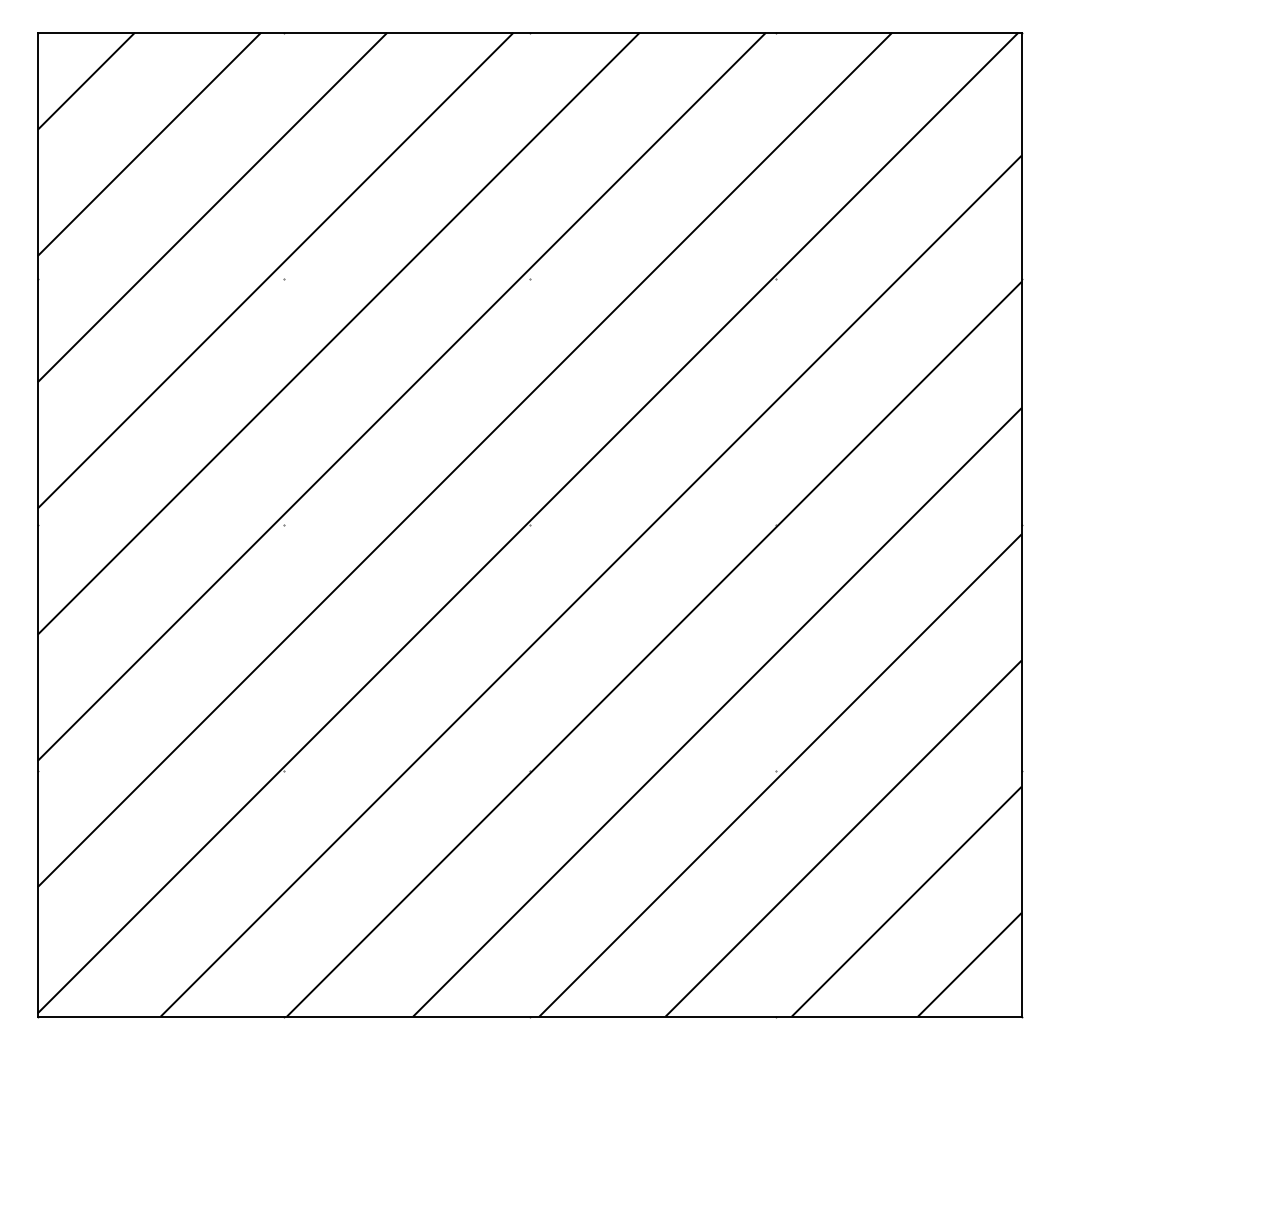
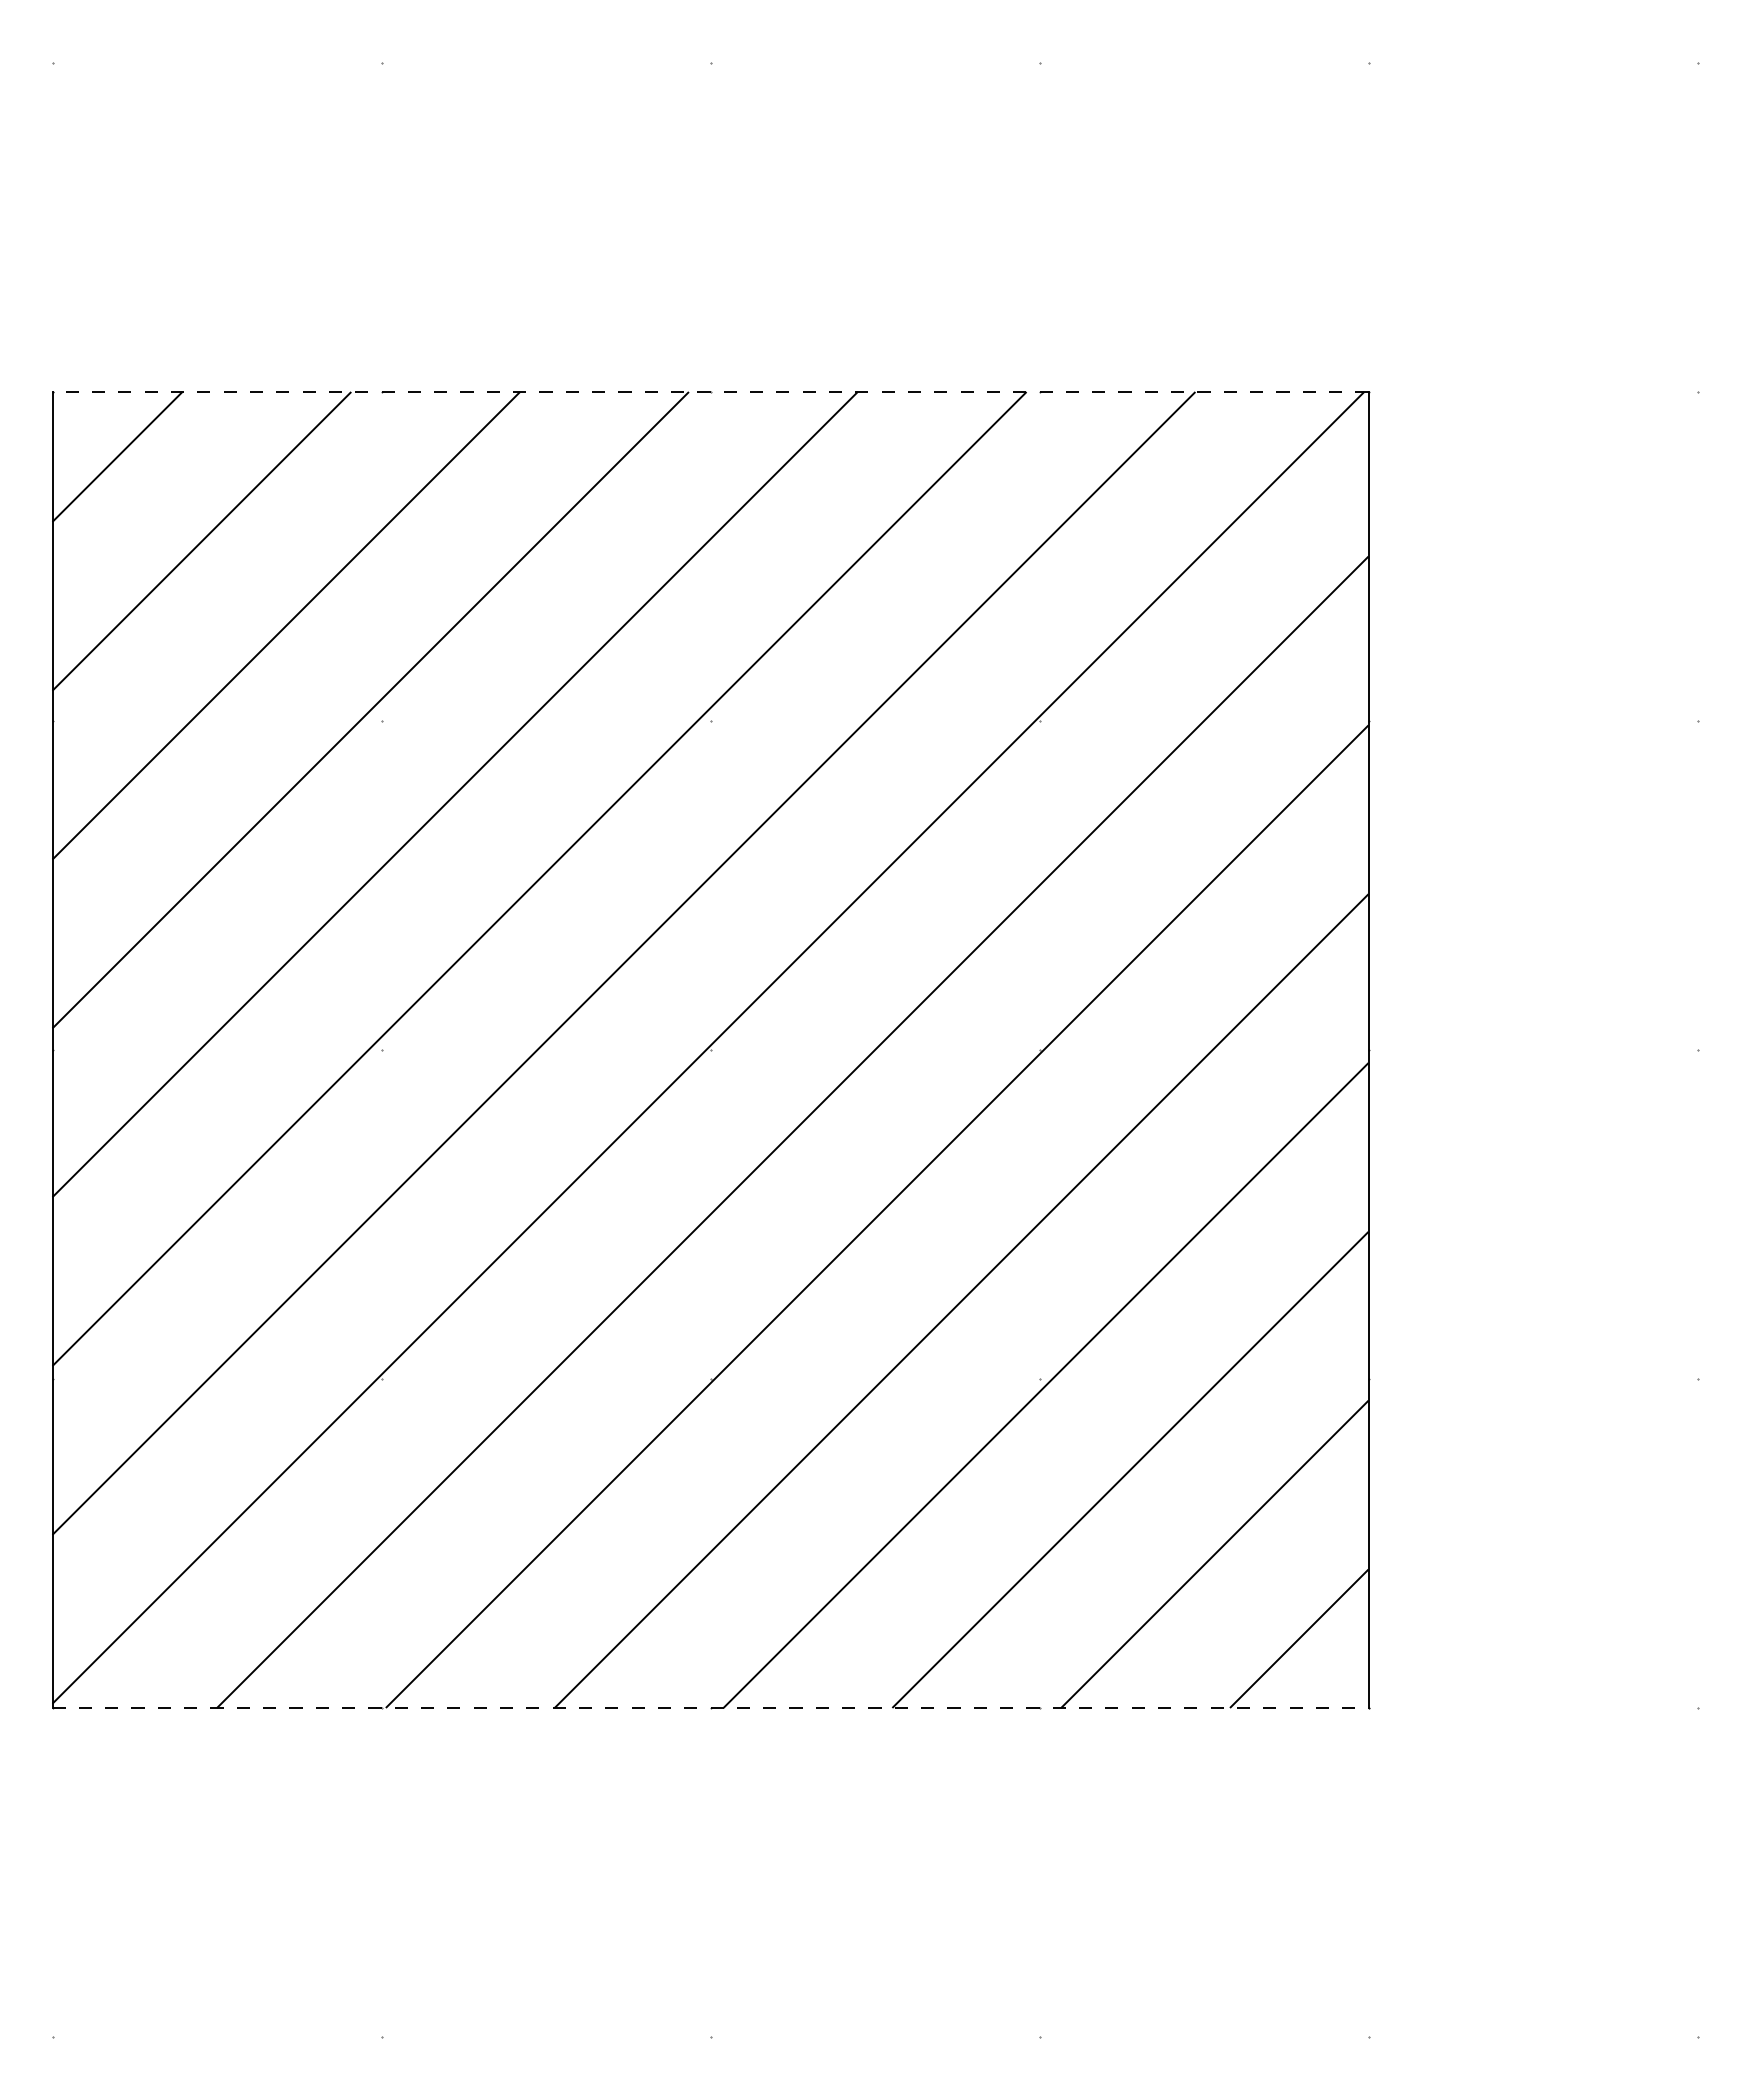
line: (529, 33) -> (710, 392), solid -> dashed
line: (529, 1016) -> (710, 1708), solid -> dashed

